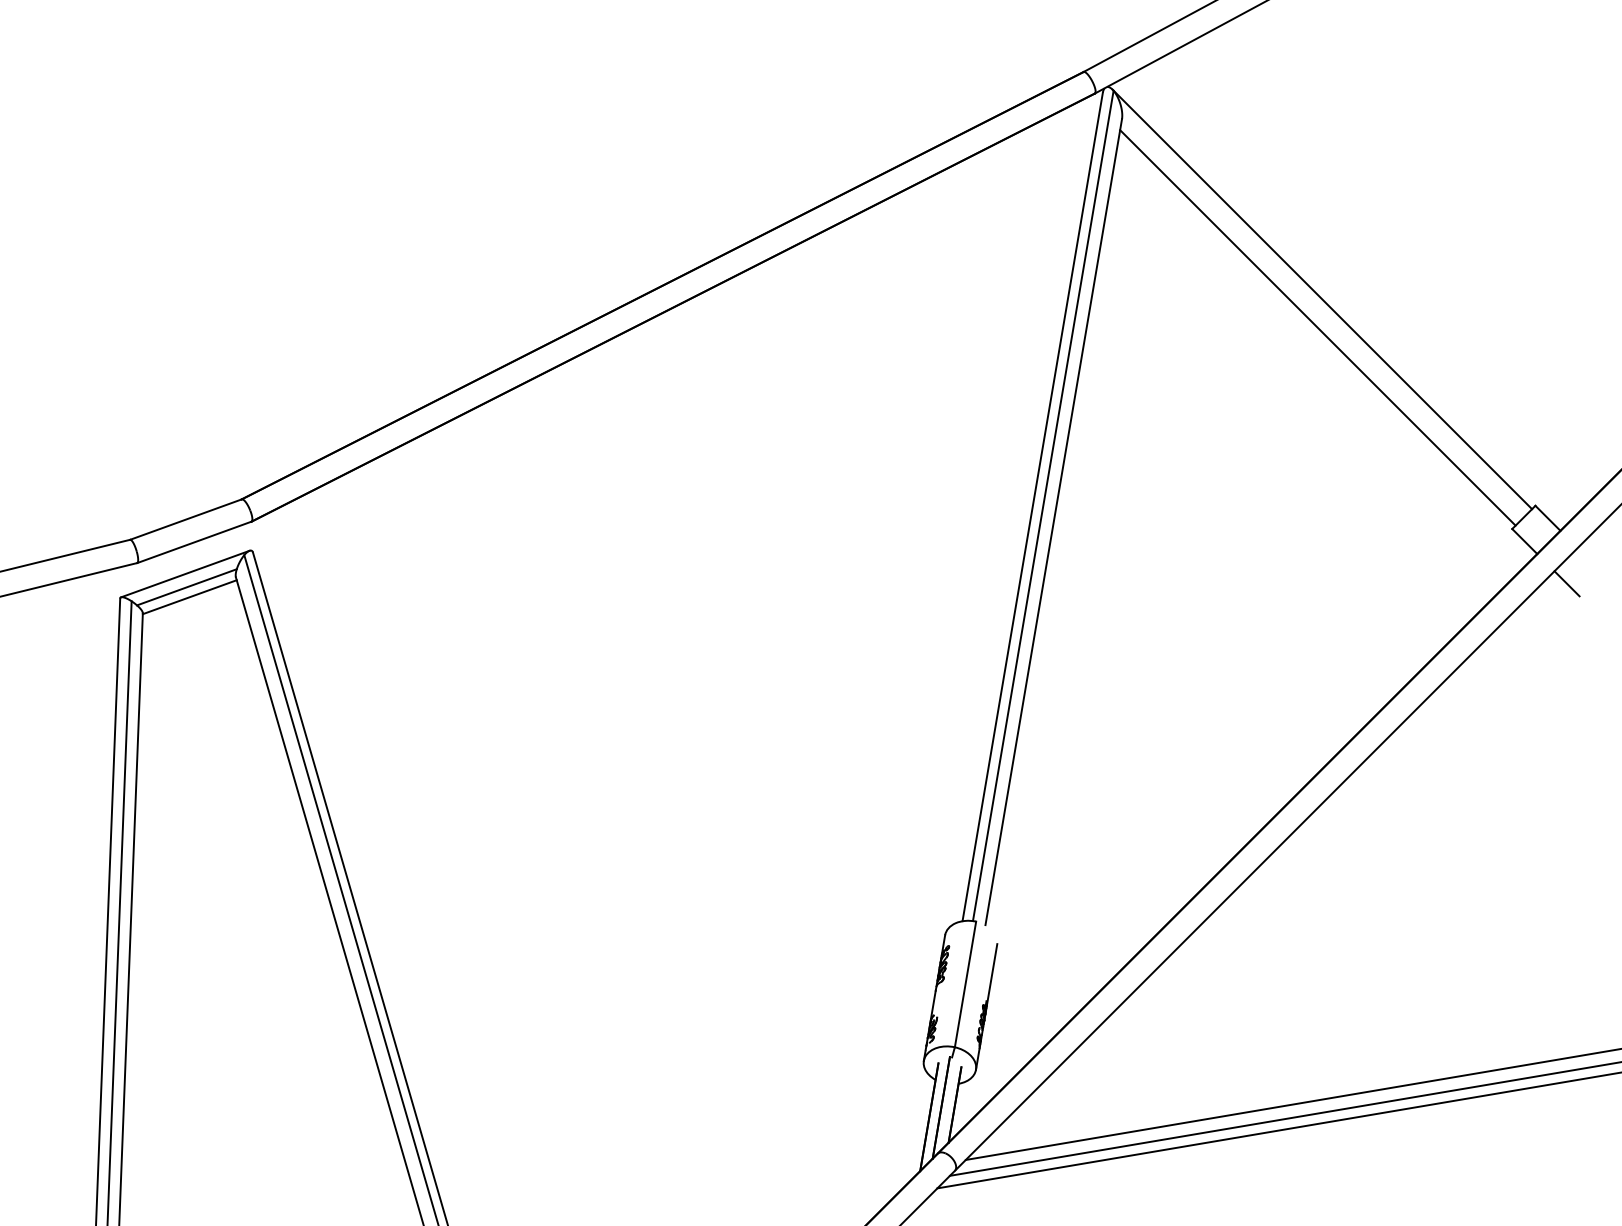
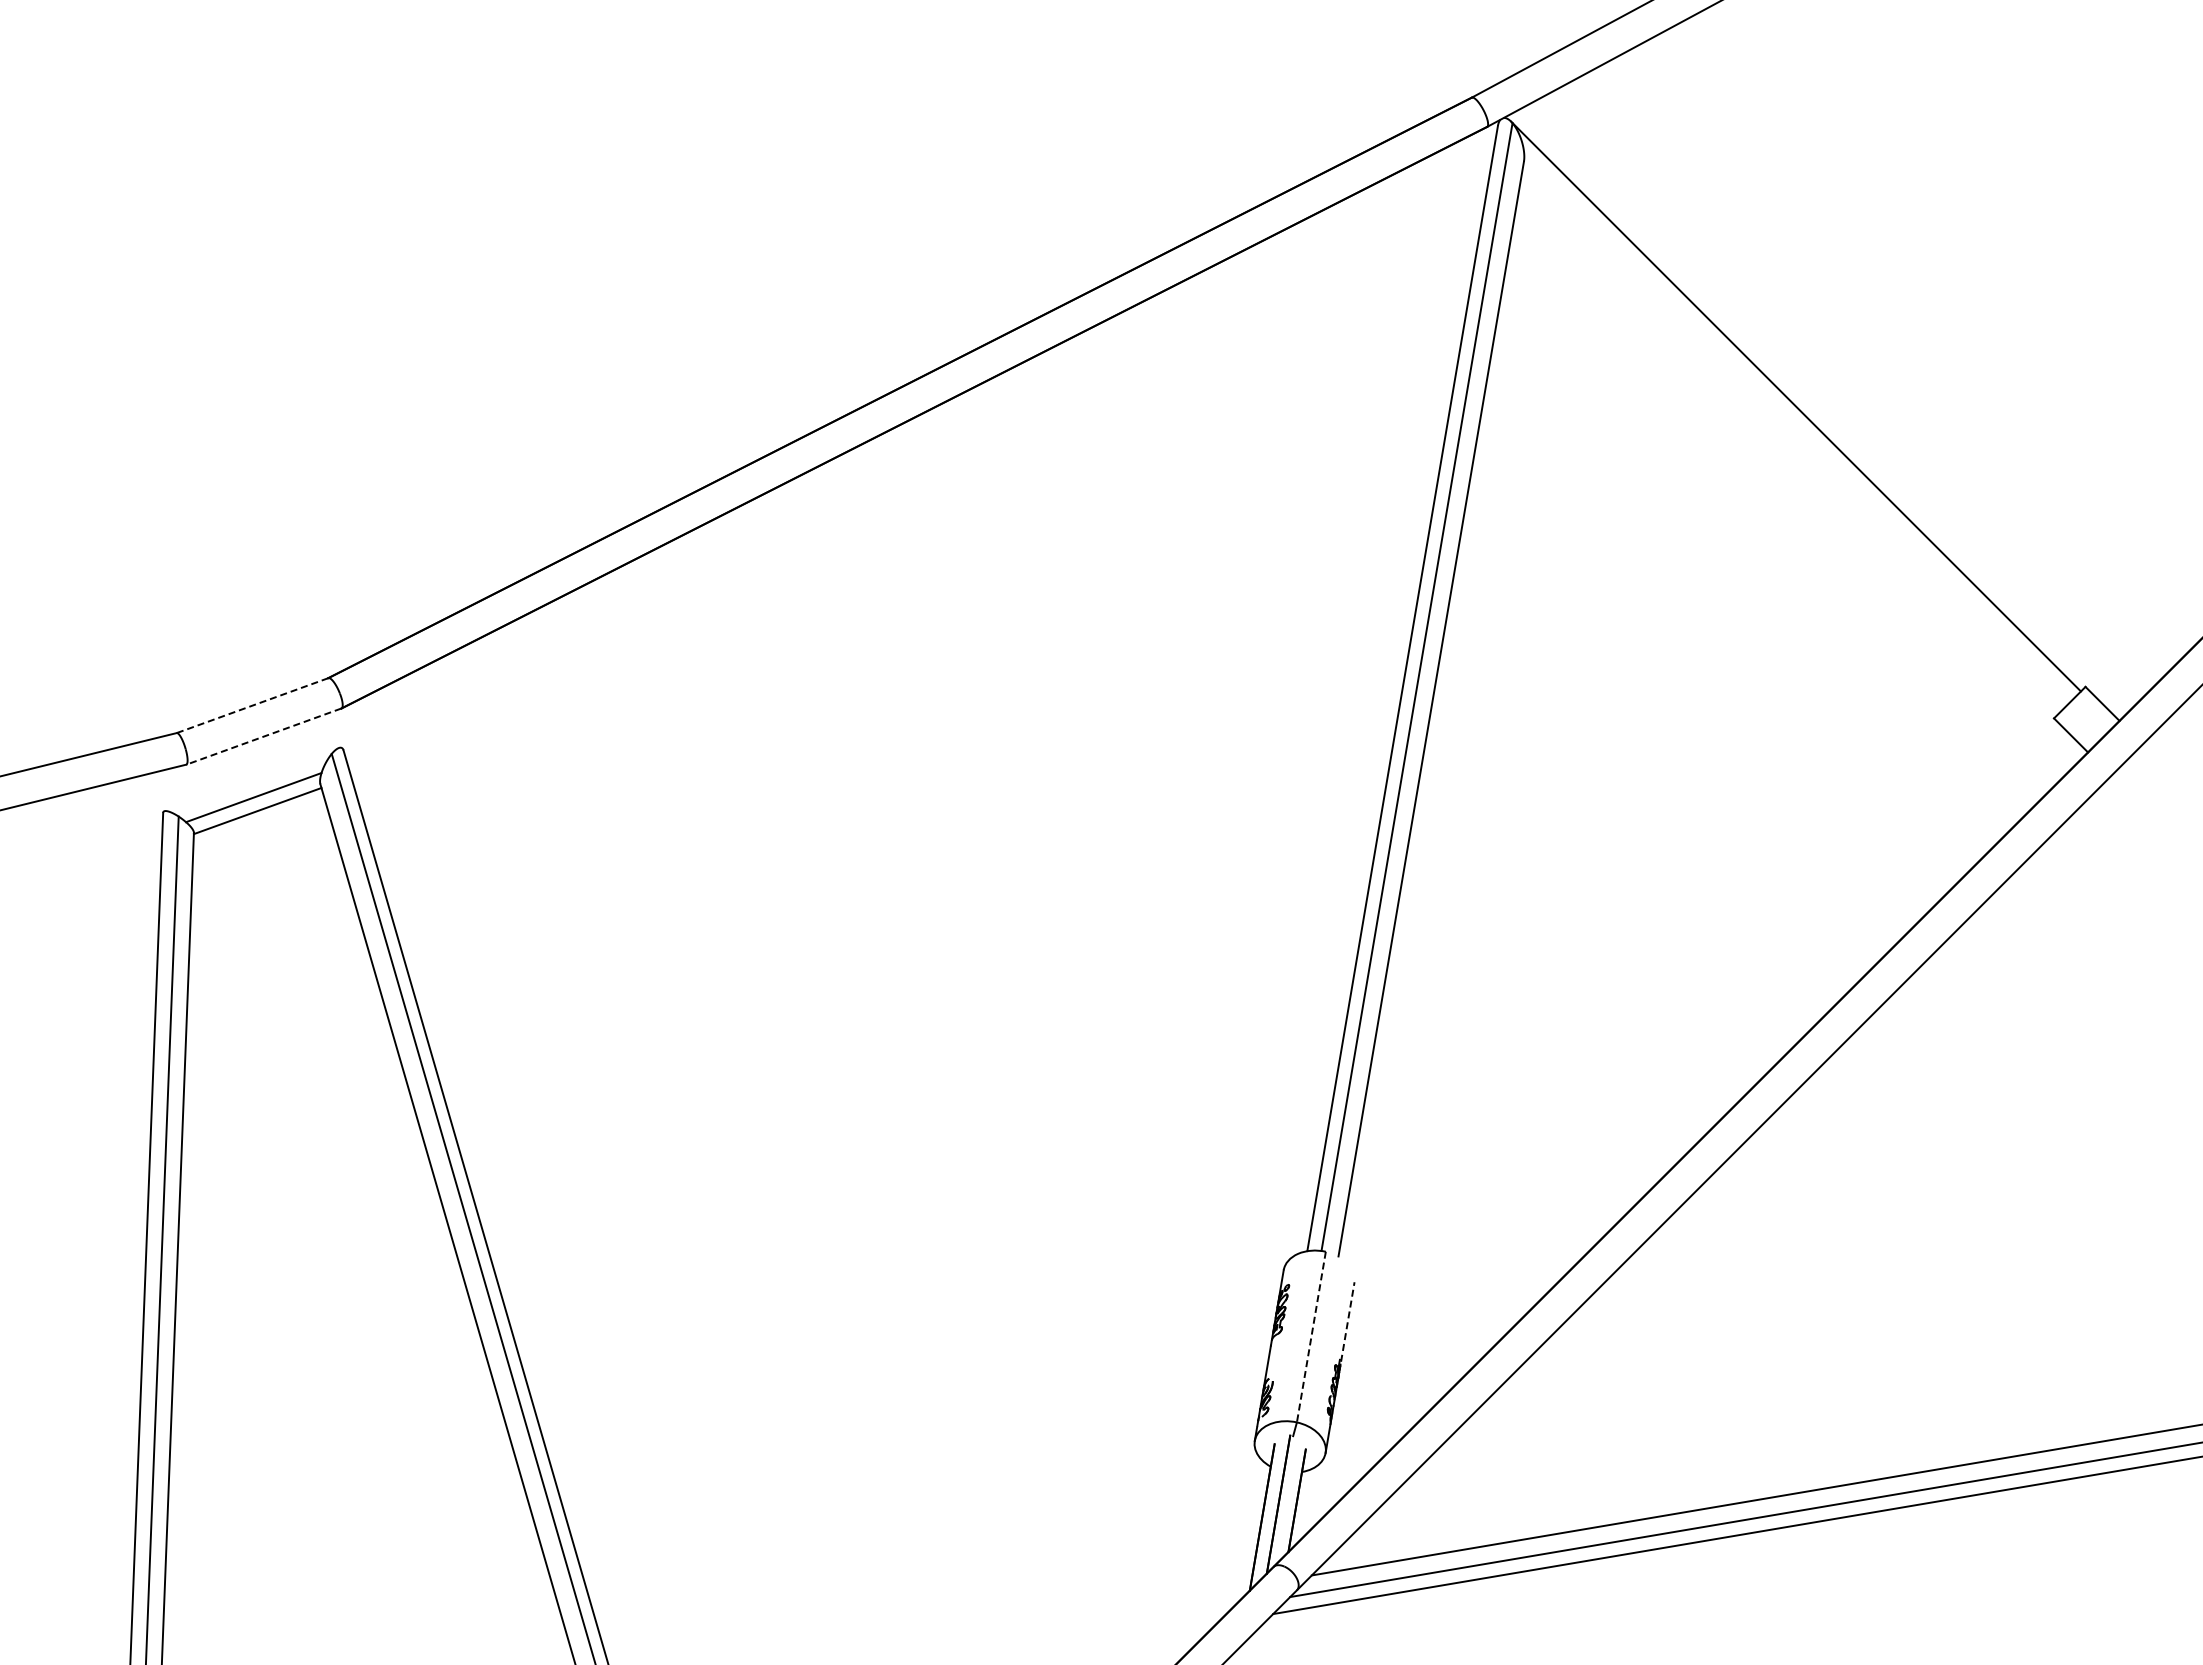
line: (1317, 327) -> (1789, 444), removed
line: (185, 519) -> (252, 705), solid -> dashed
line: (194, 542) -> (263, 736), solid -> dashed
line: (185, 573) -> (251, 779), removed
line: (1567, 583) -> (2128, 792), removed
line: (991, 977) -> (1346, 1327), solid -> dashed
line: (965, 984) -> (1311, 1337), solid -> dashed

